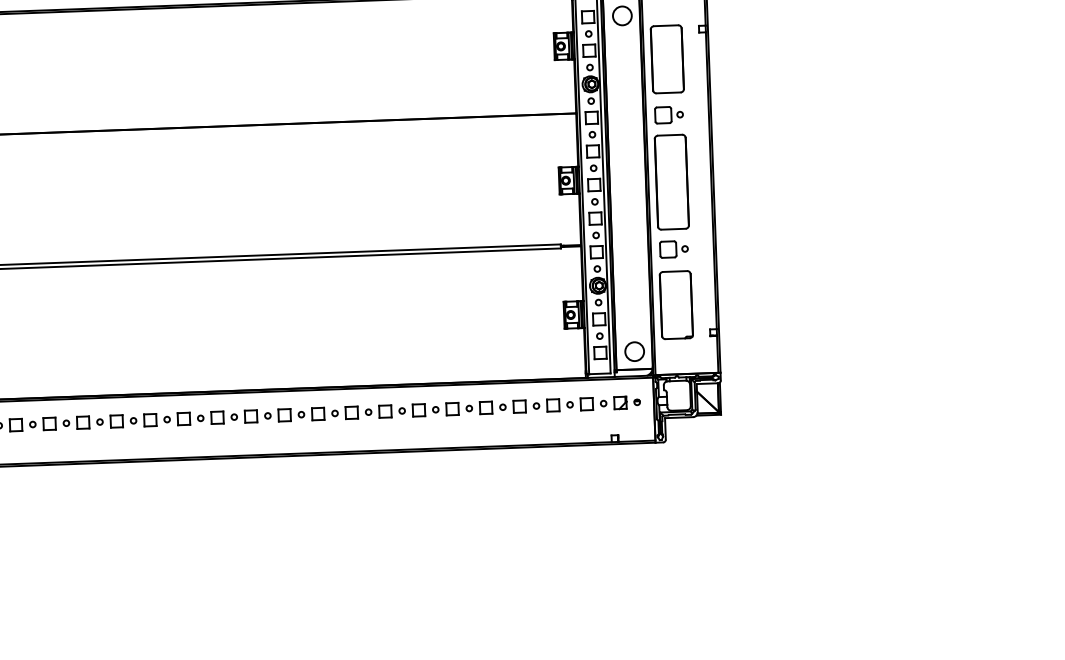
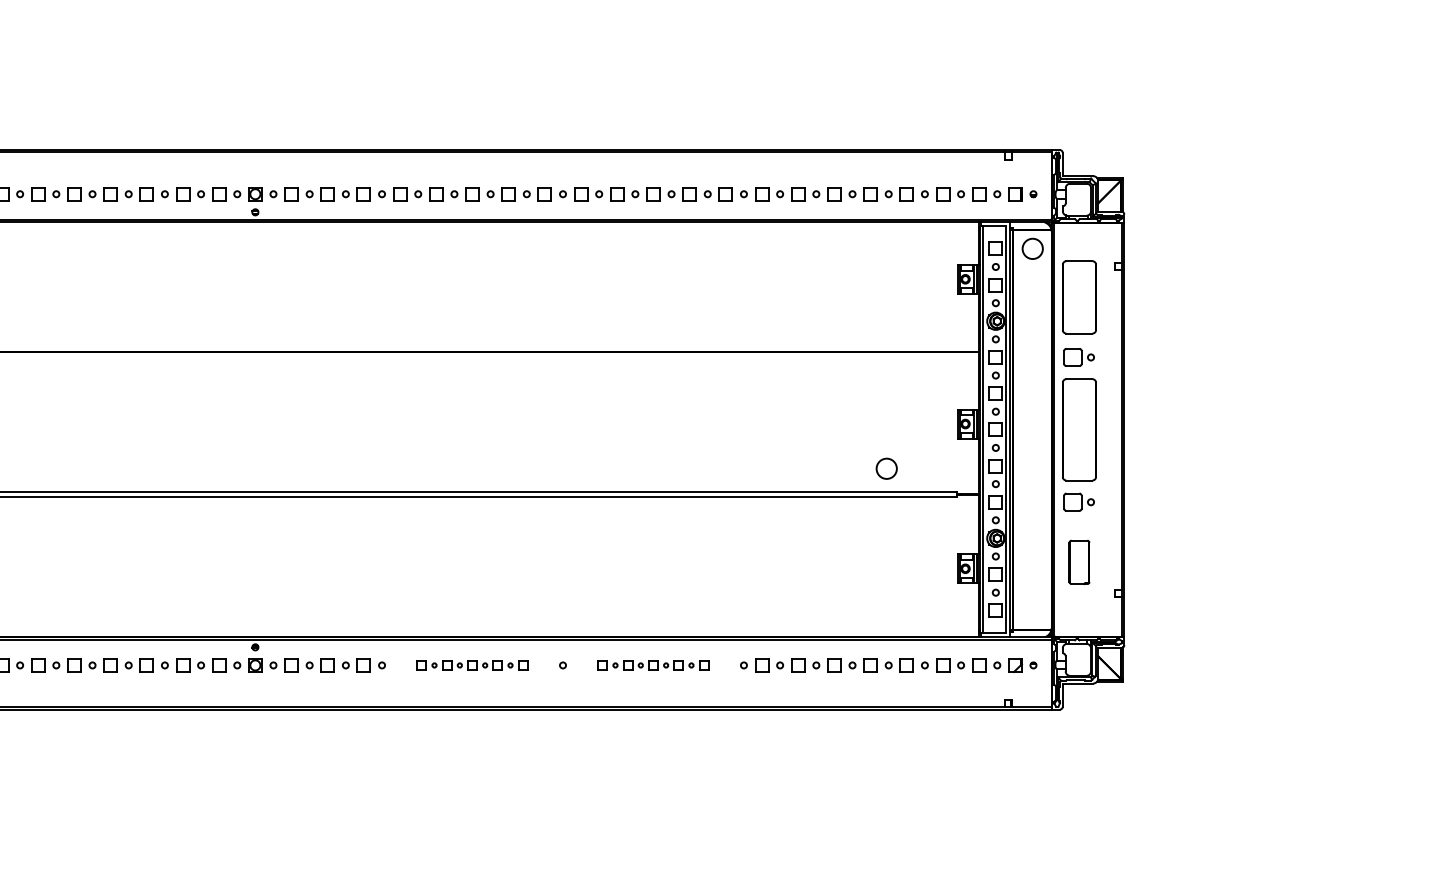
part: (676, 305) -> (1079, 562), size x0.6
circle: (634, 351) -> (886, 468), moved
part: (284, 415) -> (653, 665), size x0.7
part: (116, 421) -> (472, 665), size x0.7

